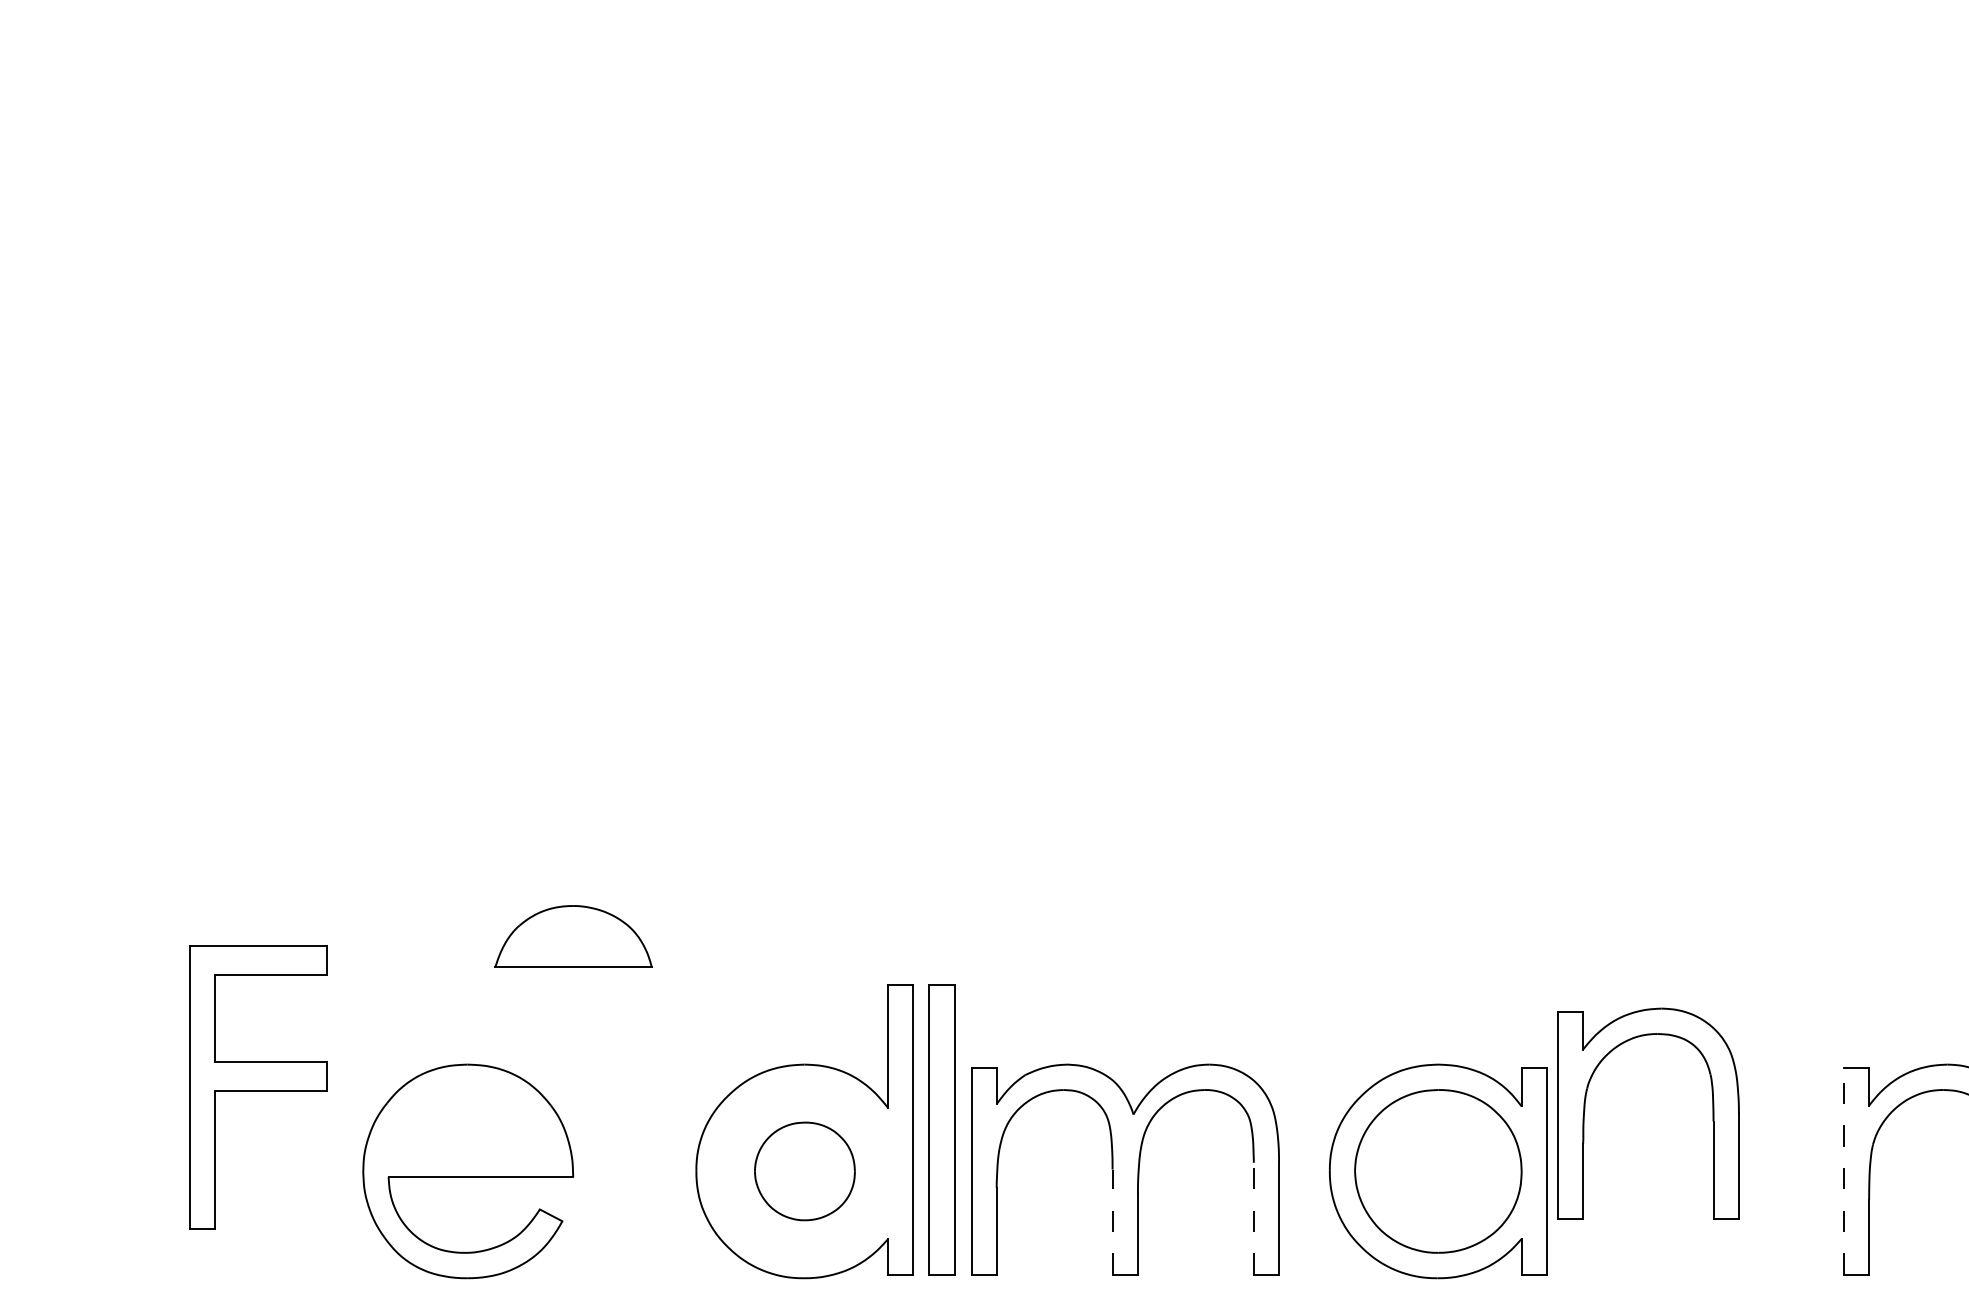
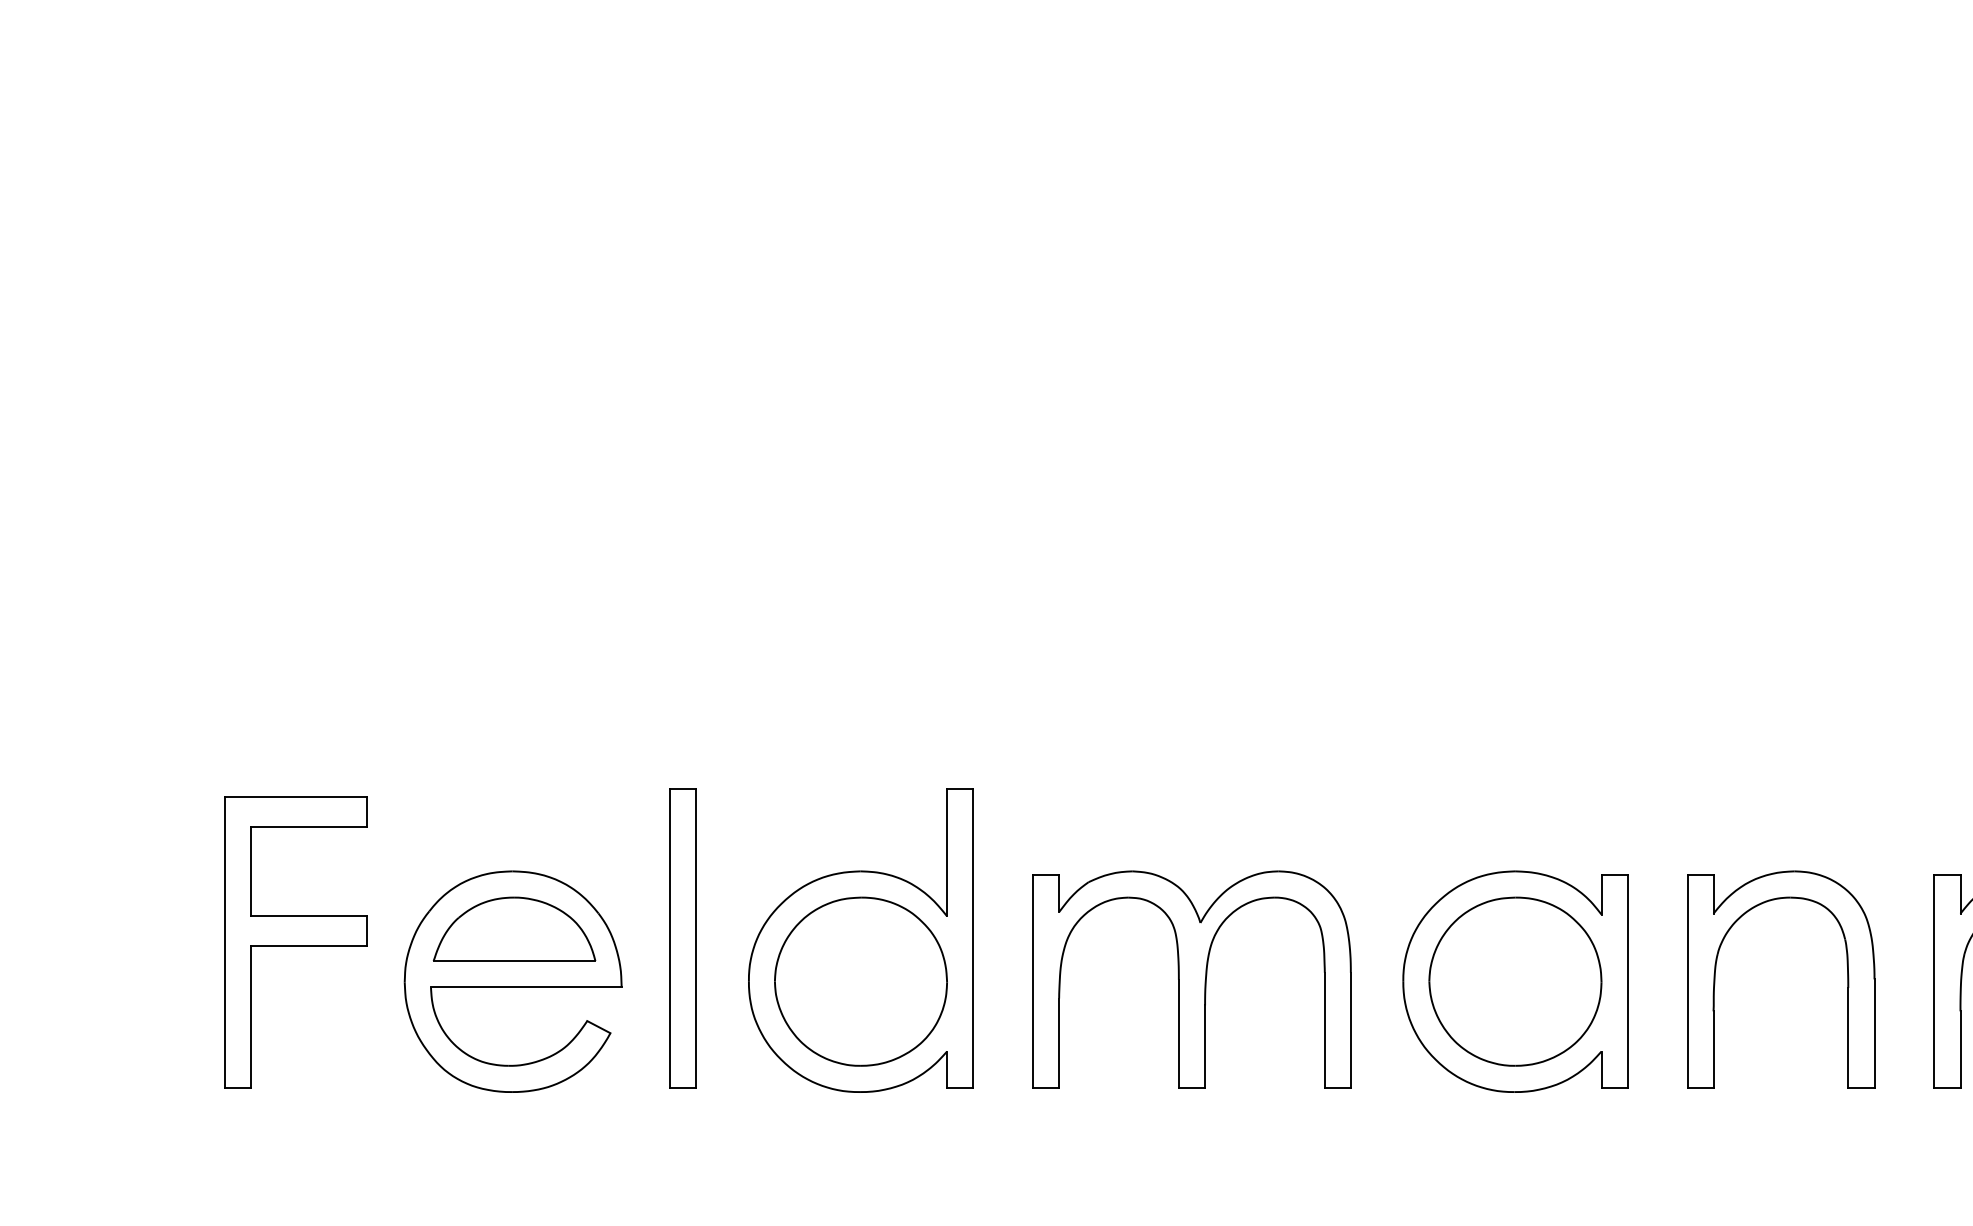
part: (573, 936) -> (514, 929), moved
part: (258, 1087) -> (296, 942), moved
part: (1585, 1110) -> (1716, 976), moved
part: (941, 1129) -> (682, 938), moved
line: (1843, 1170) -> (1933, 980), dashed -> solid
part: (804, 1171) -> (860, 981), size x1.67
line: (1253, 1218) -> (1324, 1030), dashed -> solid
line: (1112, 1222) -> (1178, 1034), dashed -> solid

